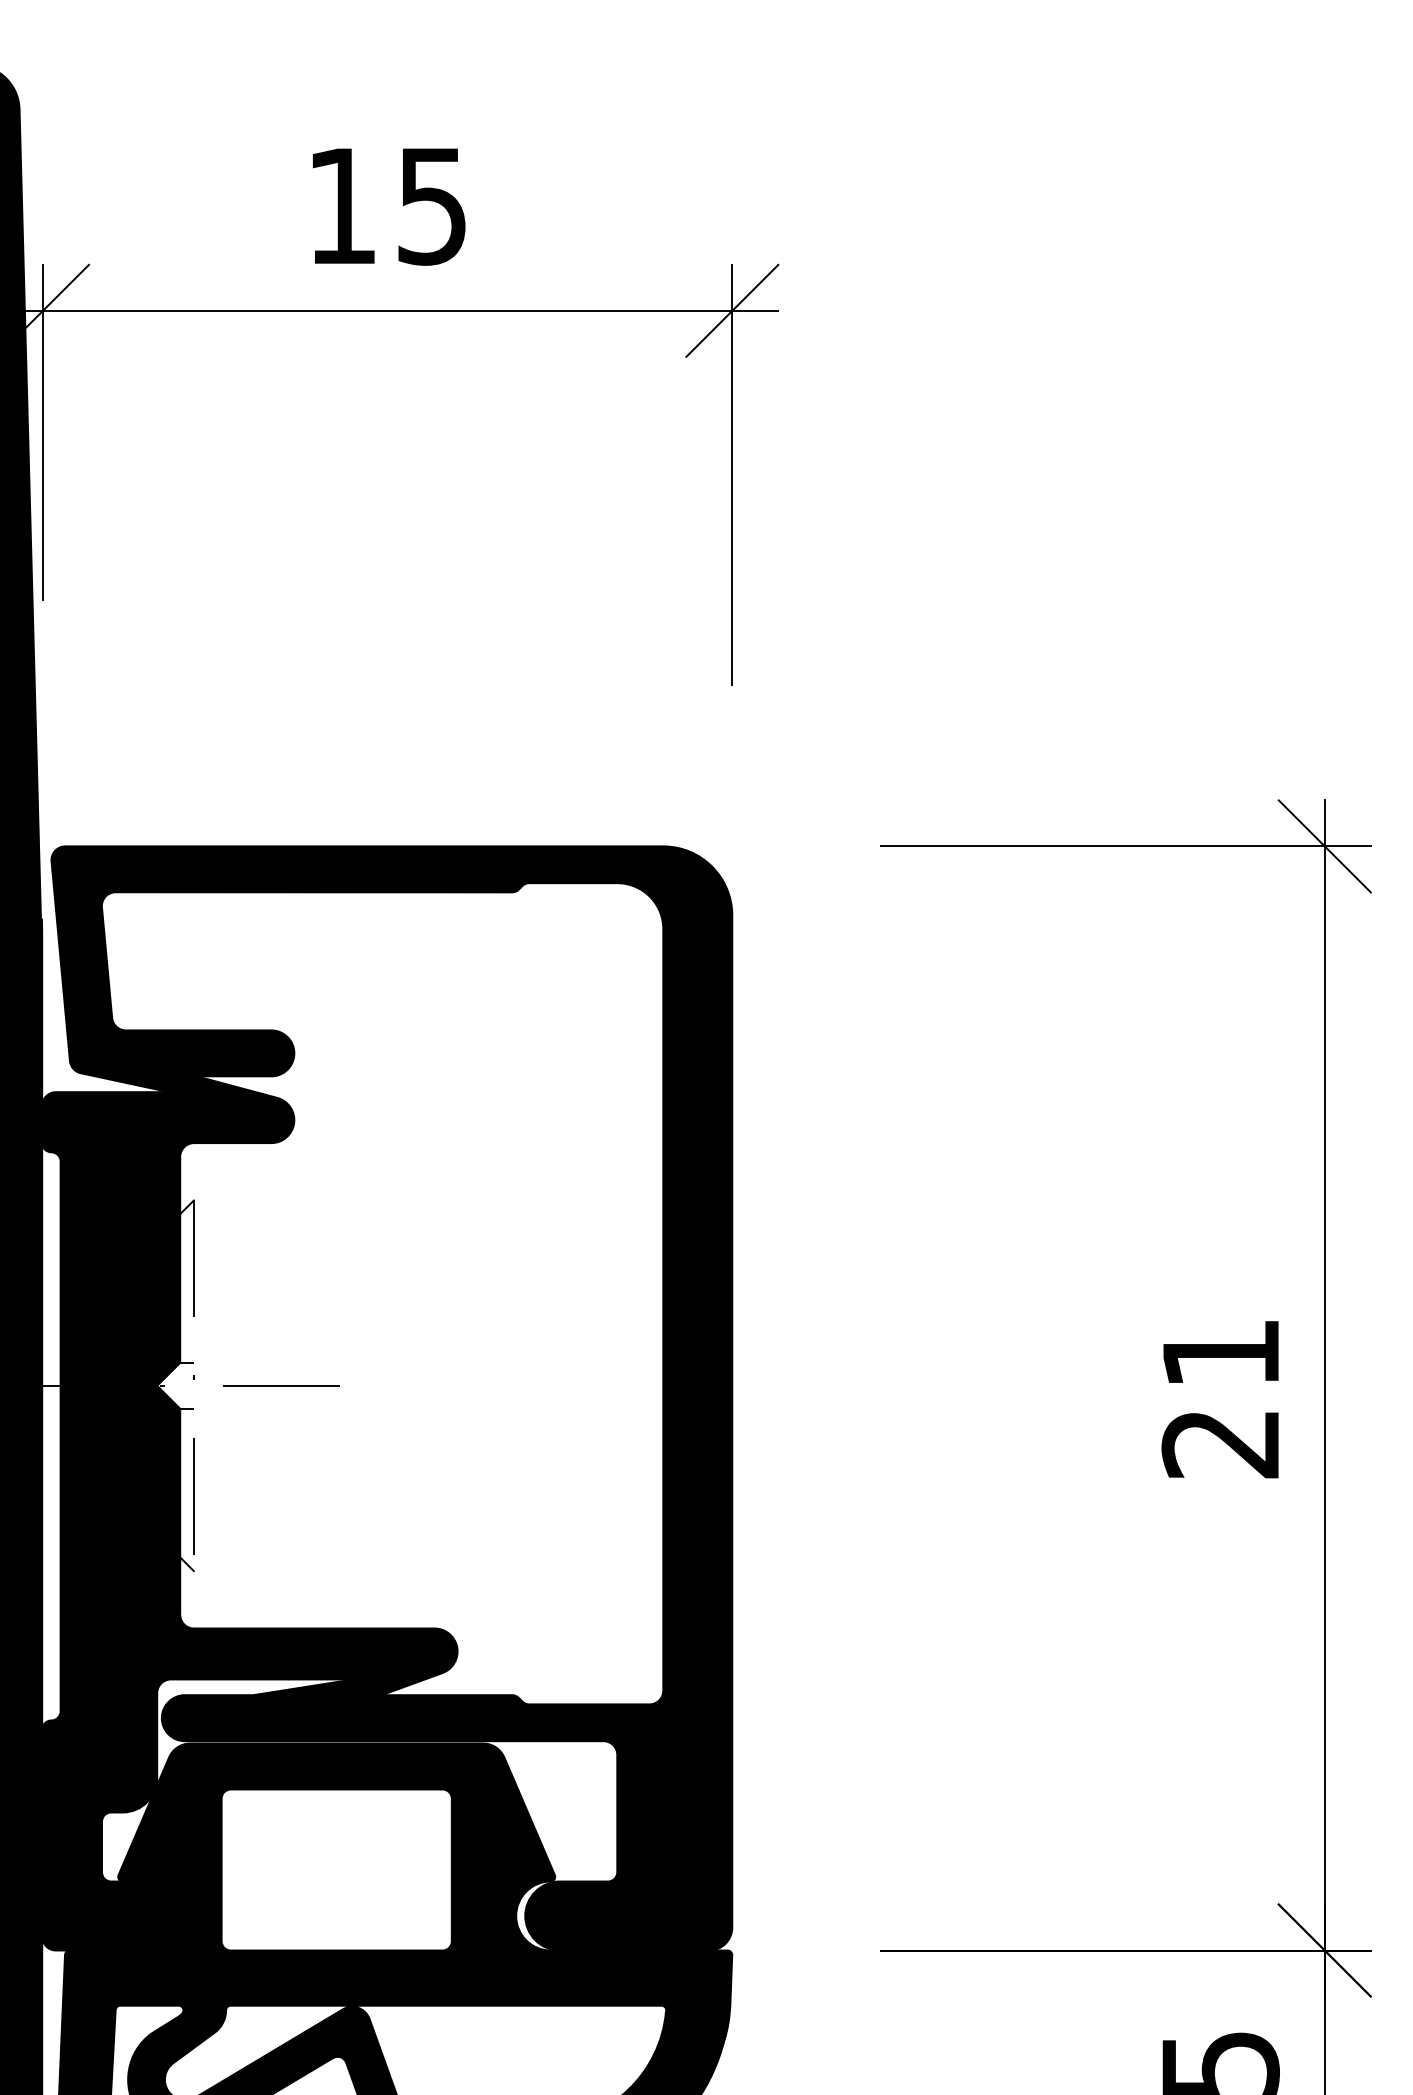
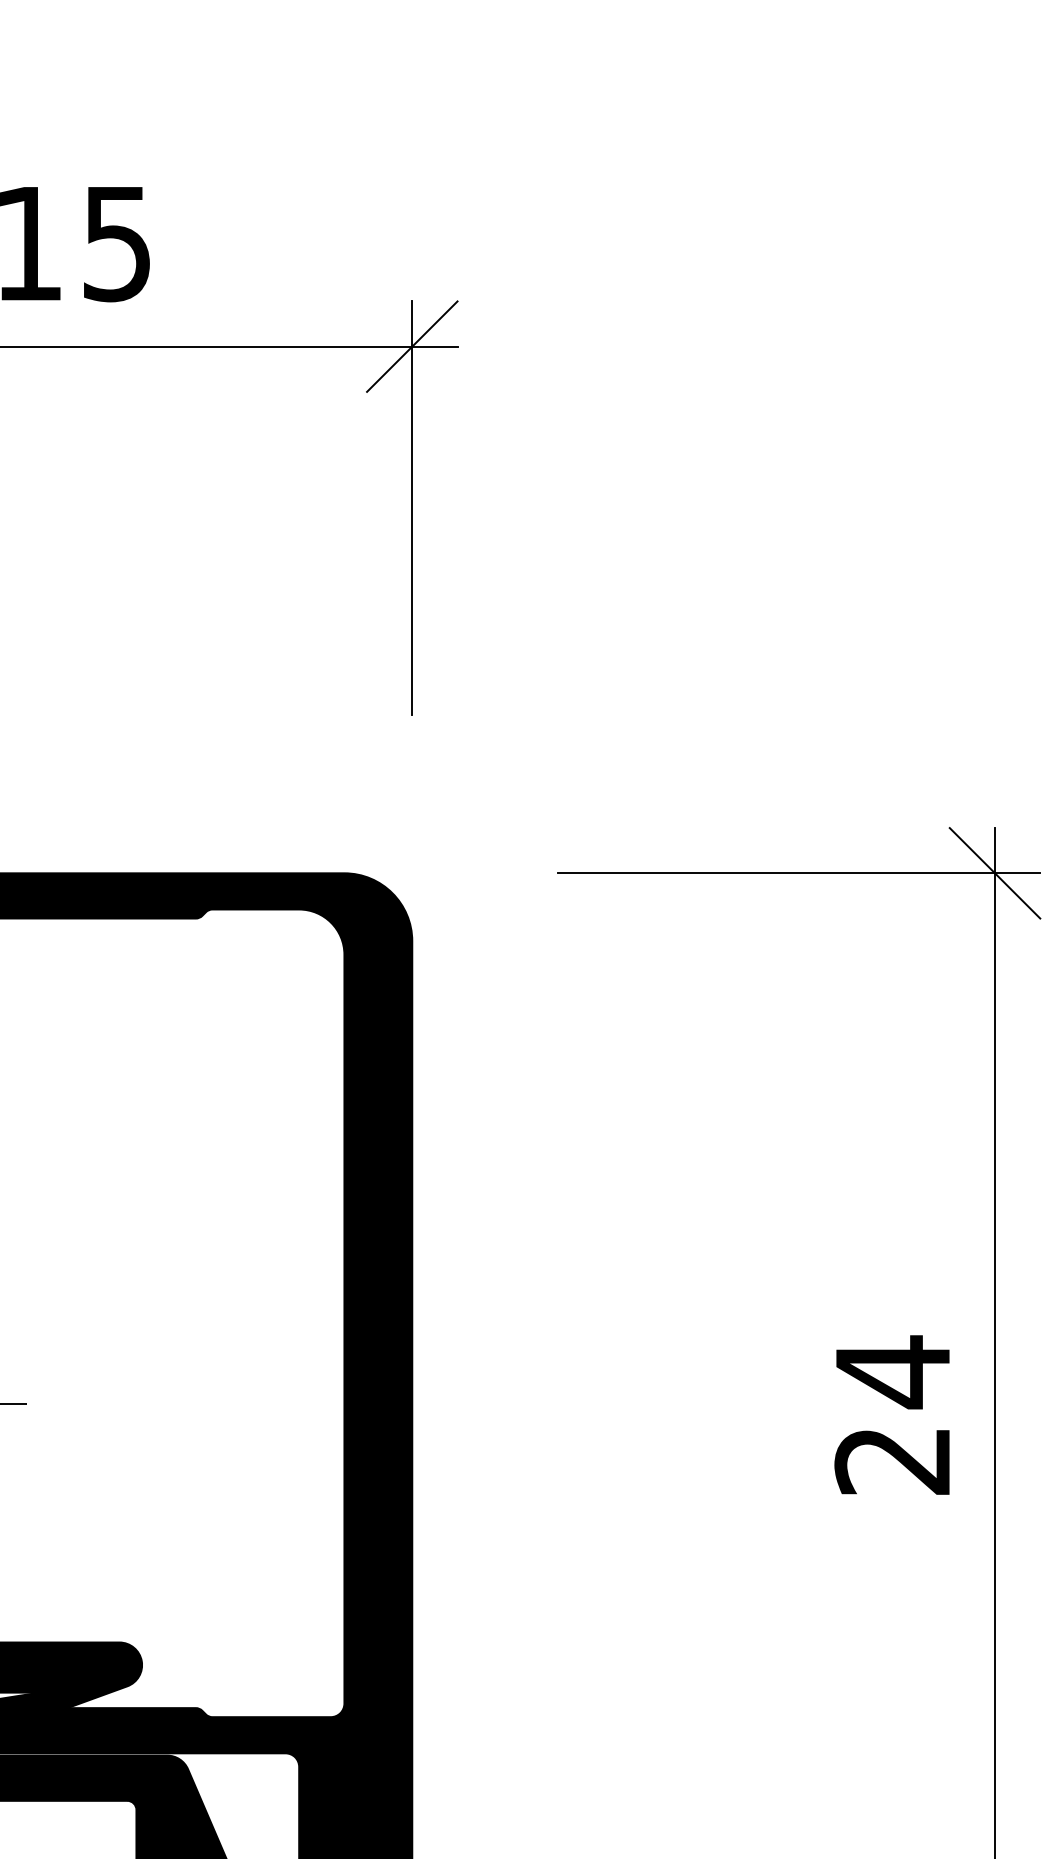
text: (1220, 1353) -> (892, 1372), 21 -> 24

